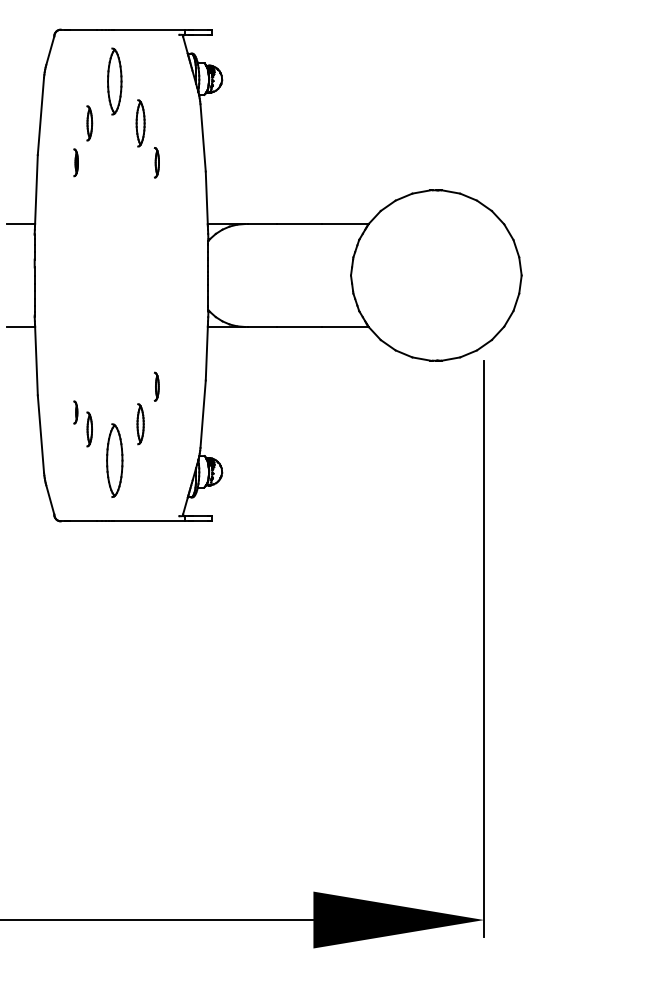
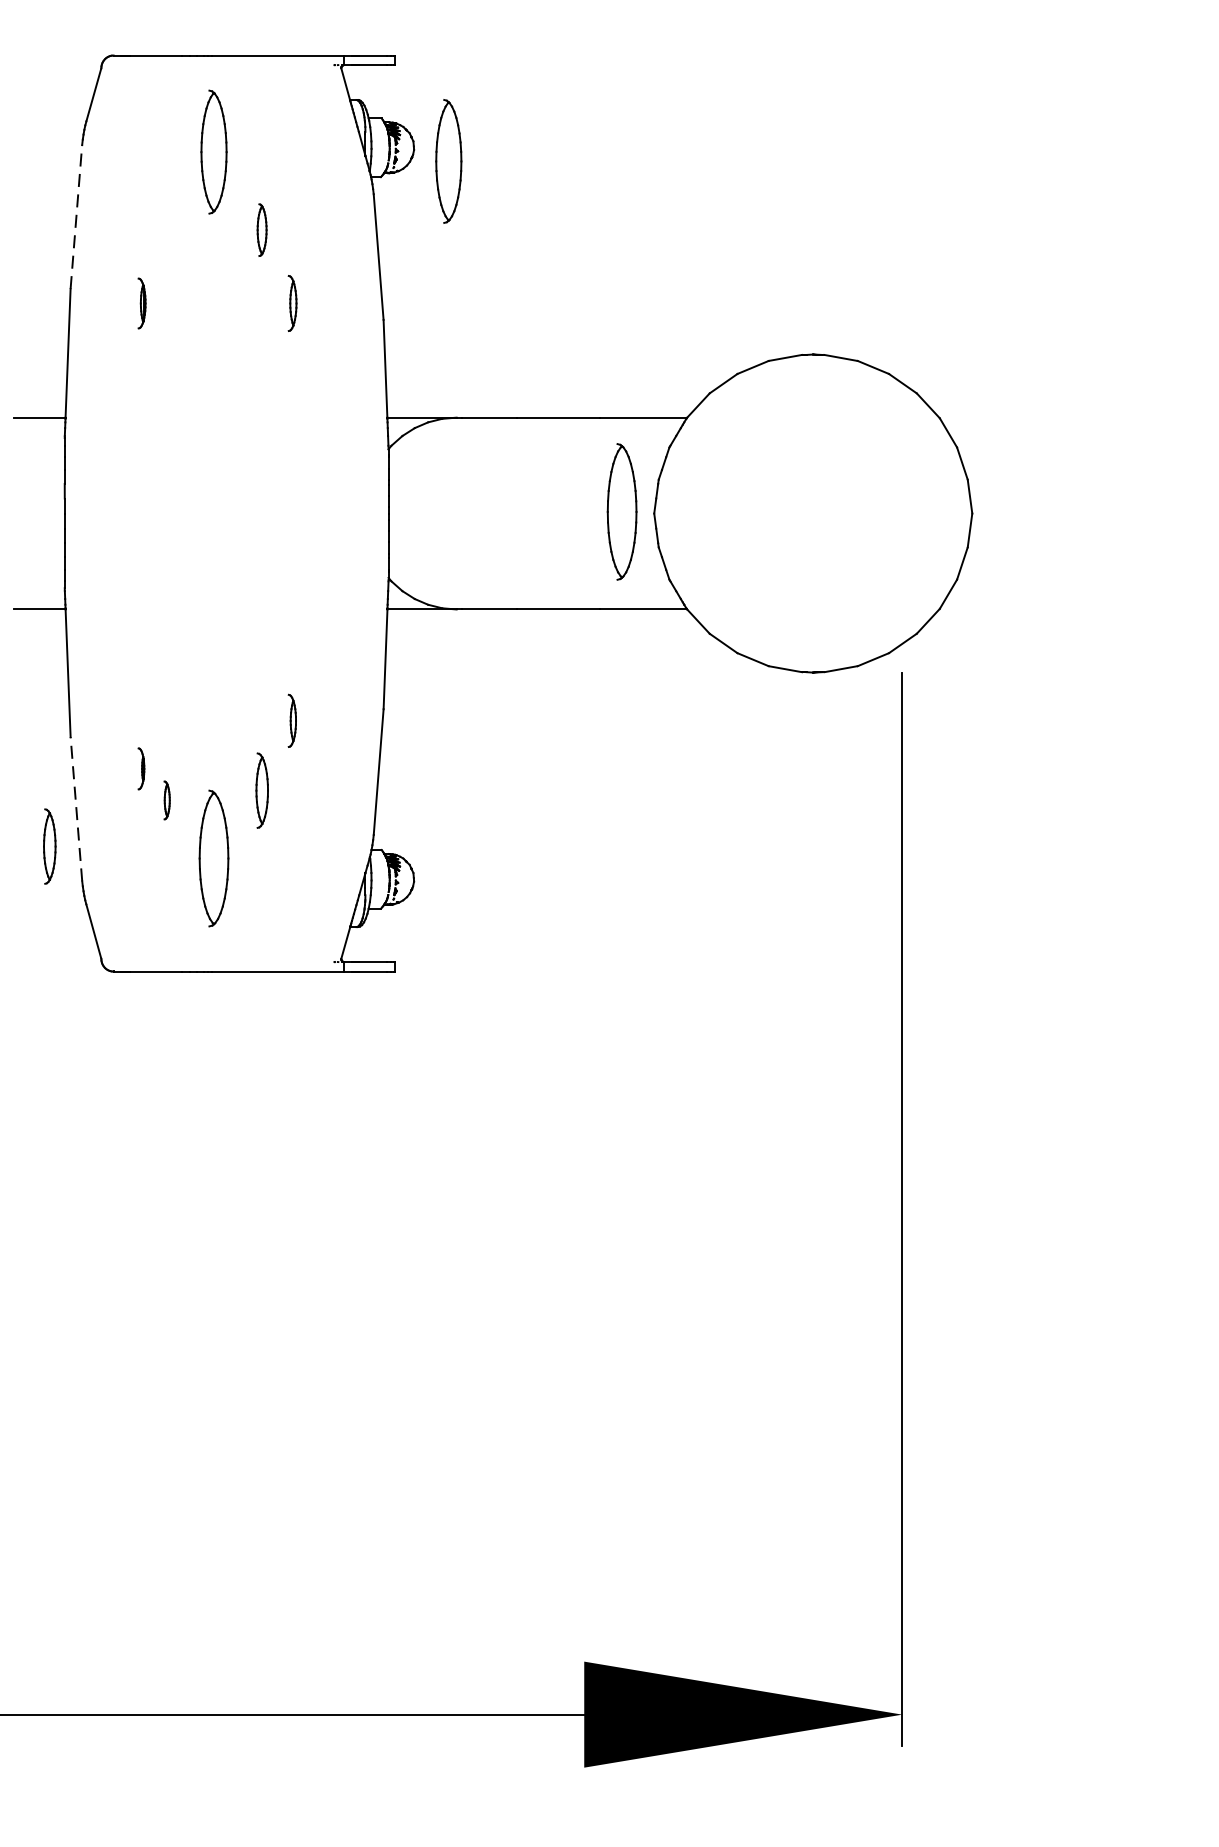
part: (240, 86) -> (448, 161), added
line: (40, 116) -> (75, 217), solid -> dashed
part: (89, 123) -> (166, 230), removed
part: (140, 123) -> (261, 230), size x0.6
part: (333, 274) -> (621, 511), added
part: (89, 429) -> (166, 800), size x0.6
line: (40, 434) -> (75, 809), solid -> dashed
part: (26, 454) -> (49, 847), added

